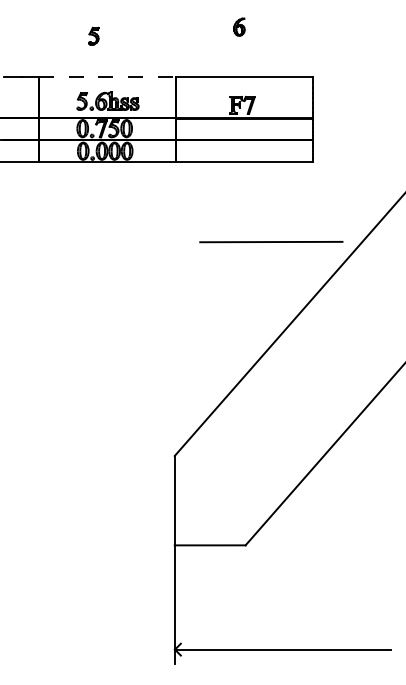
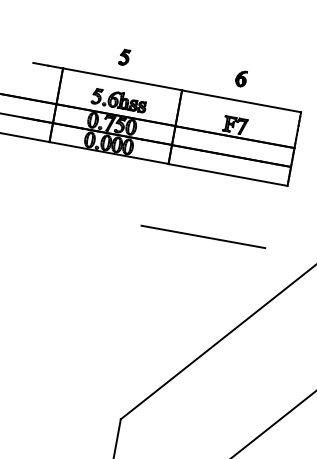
part: (239, 26) -> (241, 78), moved
part: (93, 35) -> (124, 56), moved
line: (107, 77) -> (122, 79), dashed -> solid
line: (271, 242) -> (203, 237), moved

